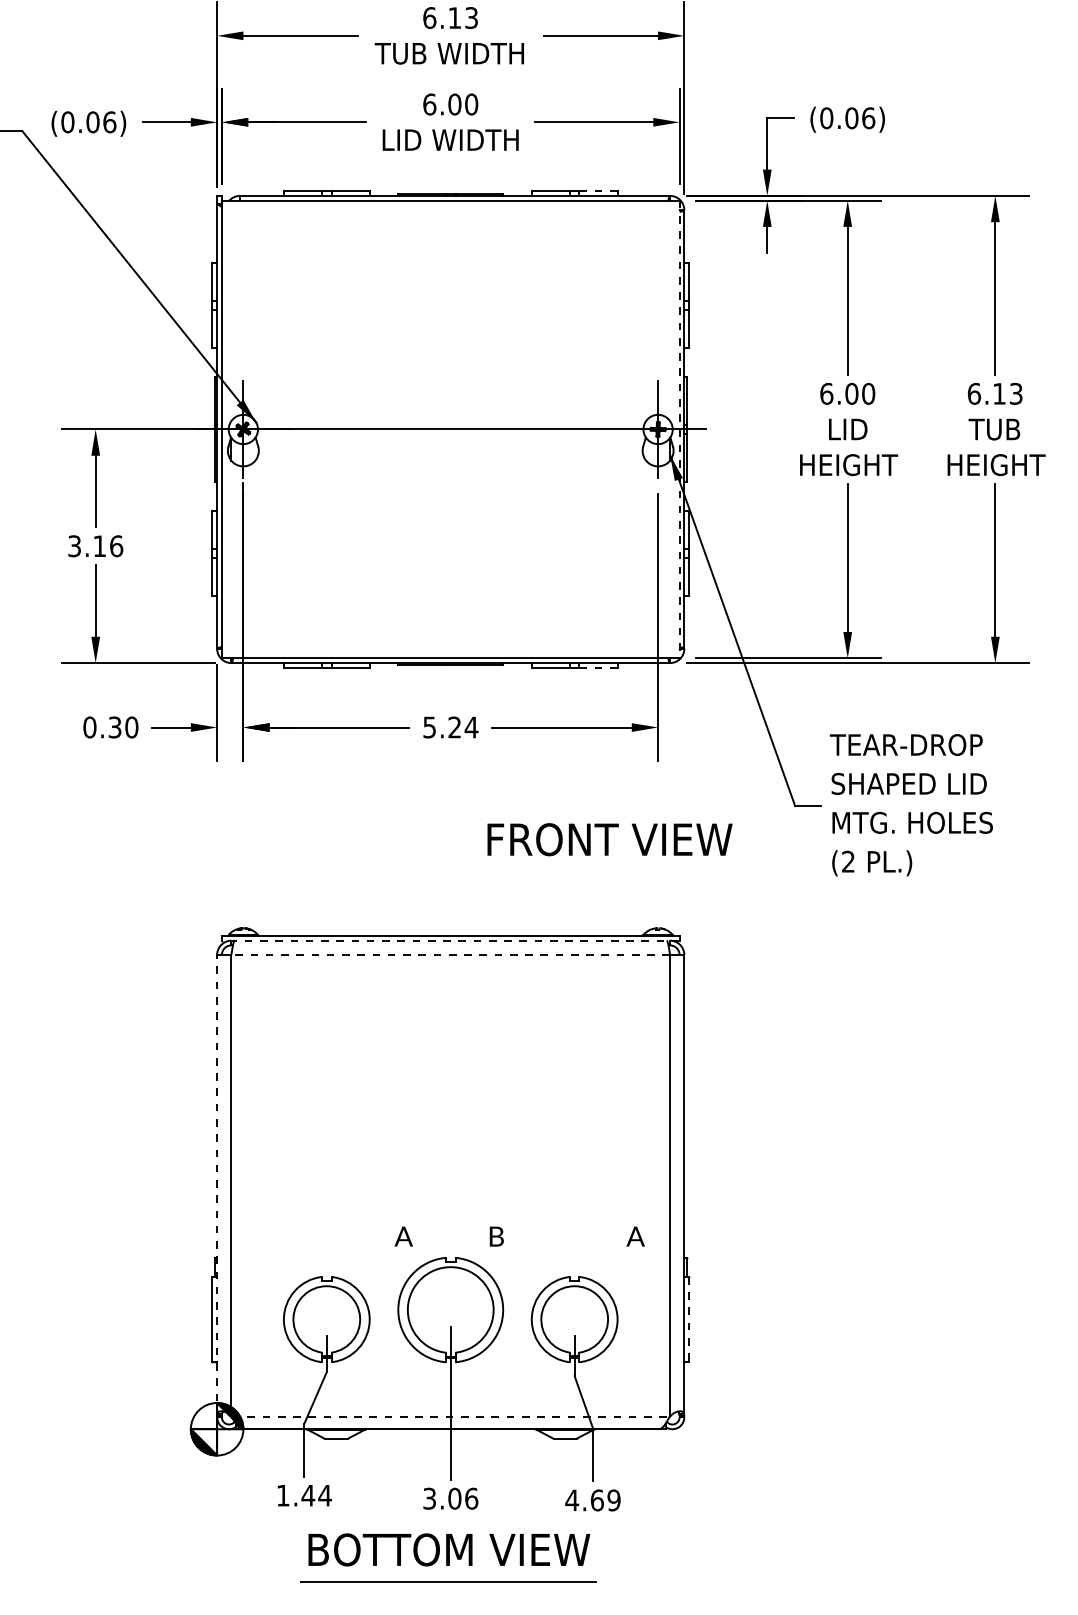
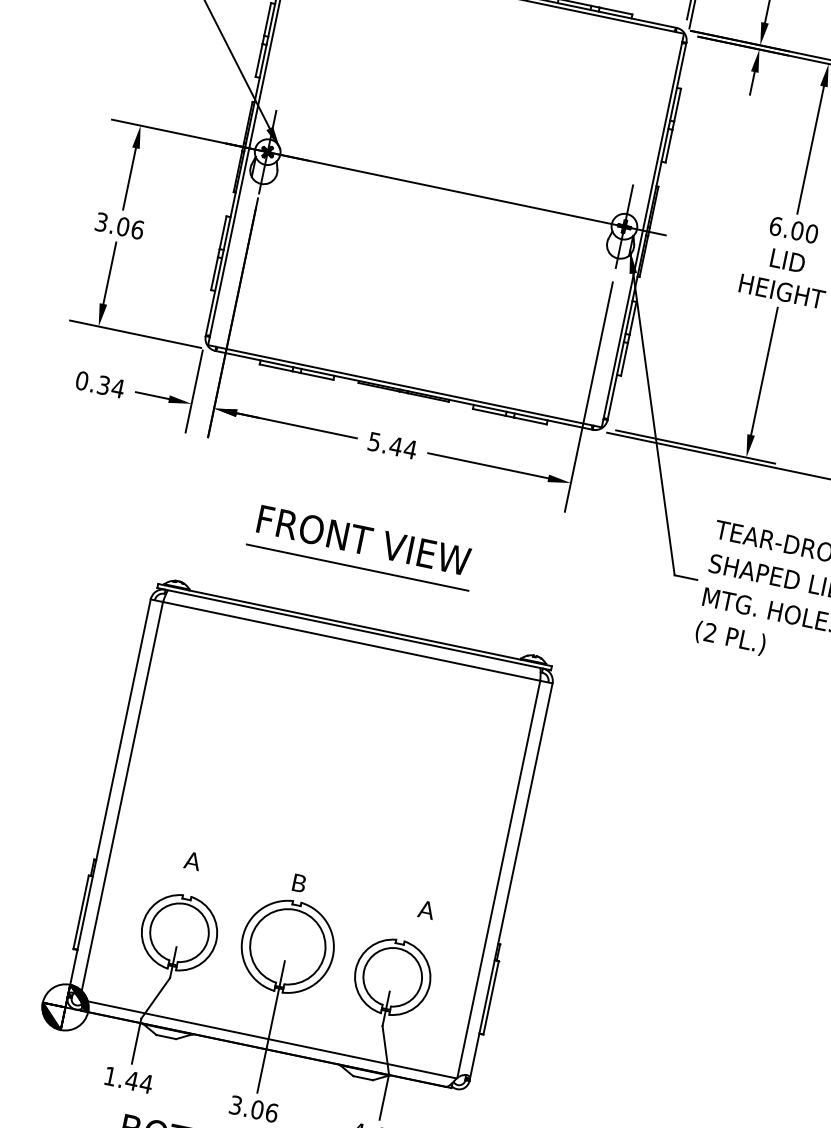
line: (599, 191) -> (616, 11), dashed -> solid
line: (679, 429) -> (642, 230), dashed -> solid
text: (99, 546) -> (122, 226), 3.16 -> 3.06
line: (598, 667) -> (530, 420), dashed -> solid
text: (131, 727) -> (117, 388), 0.30 -> 0.34
text: (454, 727) -> (395, 446), 5.24 -> 5.44
text: (609, 839) -> (363, 540), moved
line: (440, 871) -> (357, 567), added
line: (450, 940) -> (354, 628), dashed -> solid
line: (450, 954) -> (351, 640), dashed -> solid
line: (217, 1185) -> (109, 797), dashed -> solid
text: (403, 1236) -> (192, 860), moved
text: (496, 1236) -> (299, 883), moved
text: (635, 1236) -> (426, 909), moved
line: (689, 1319) -> (491, 997), dashed -> solid
line: (450, 1417) -> (268, 1039), dashed -> solid

